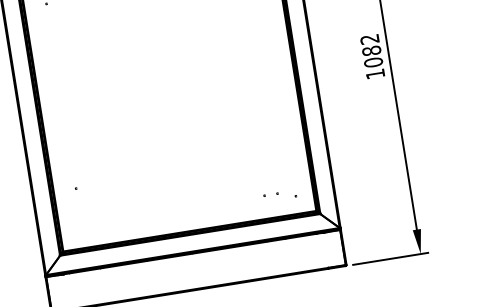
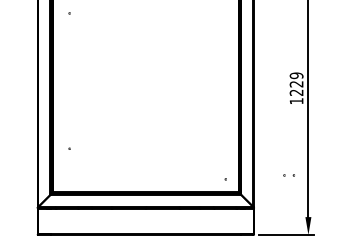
text: (371, 51) -> (296, 84), 1082 -> 1229
part: (270, 194) -> (288, 175), moved

